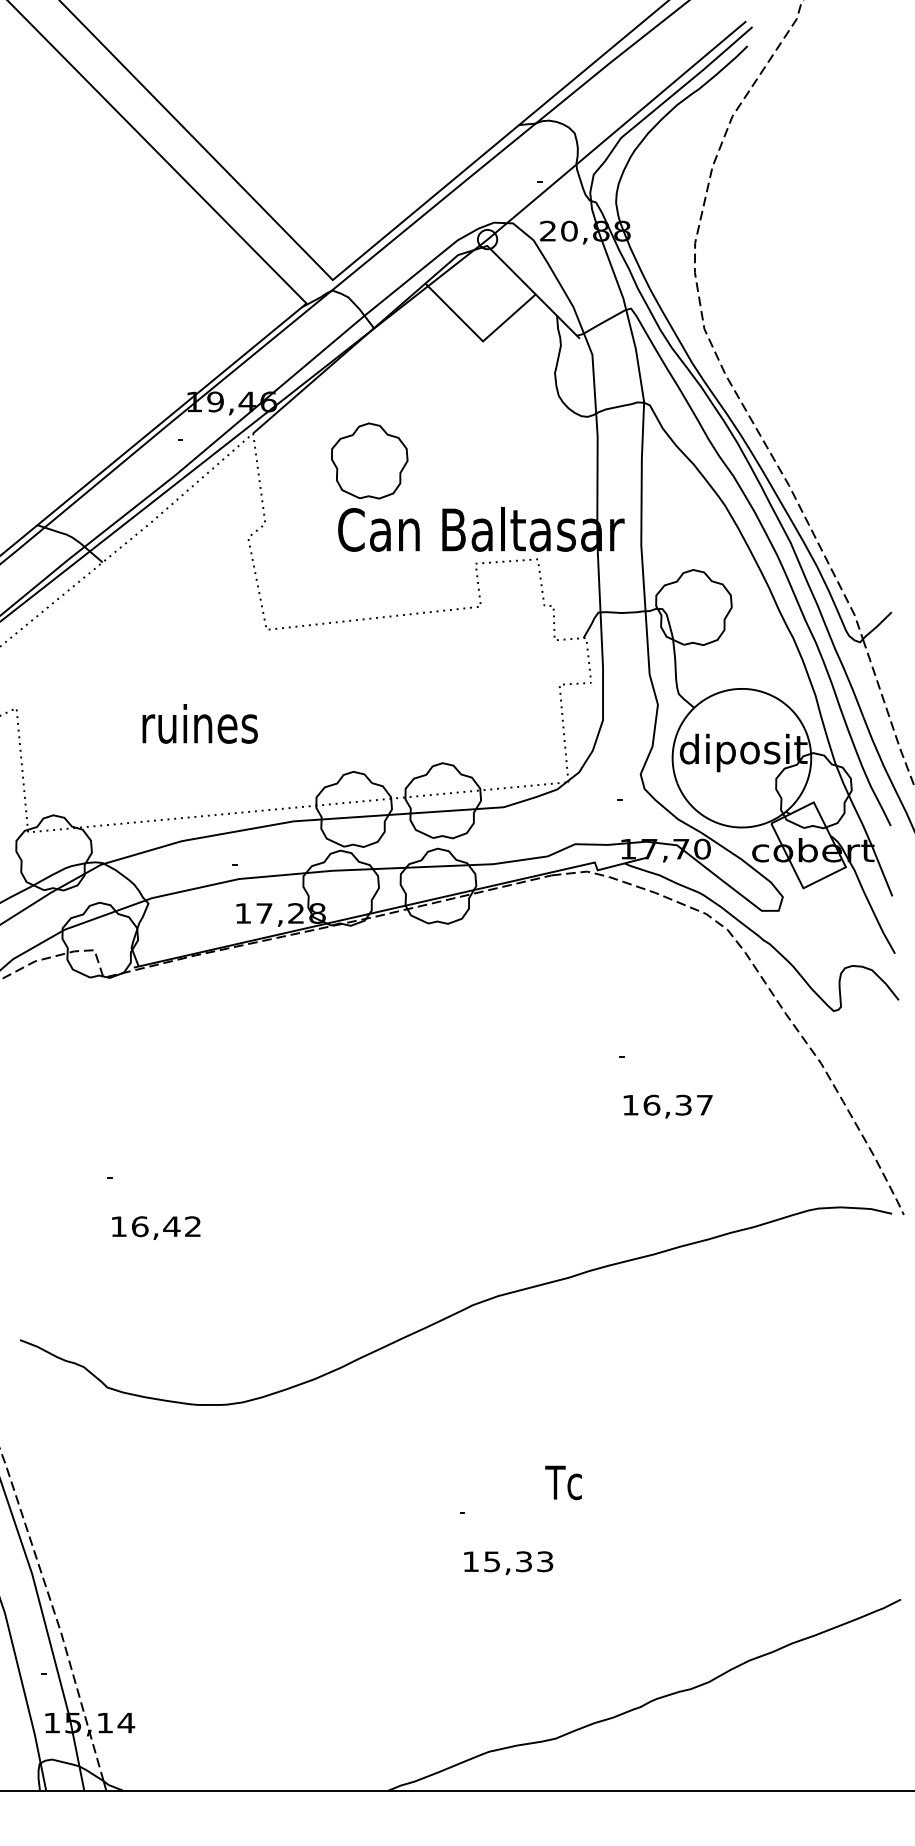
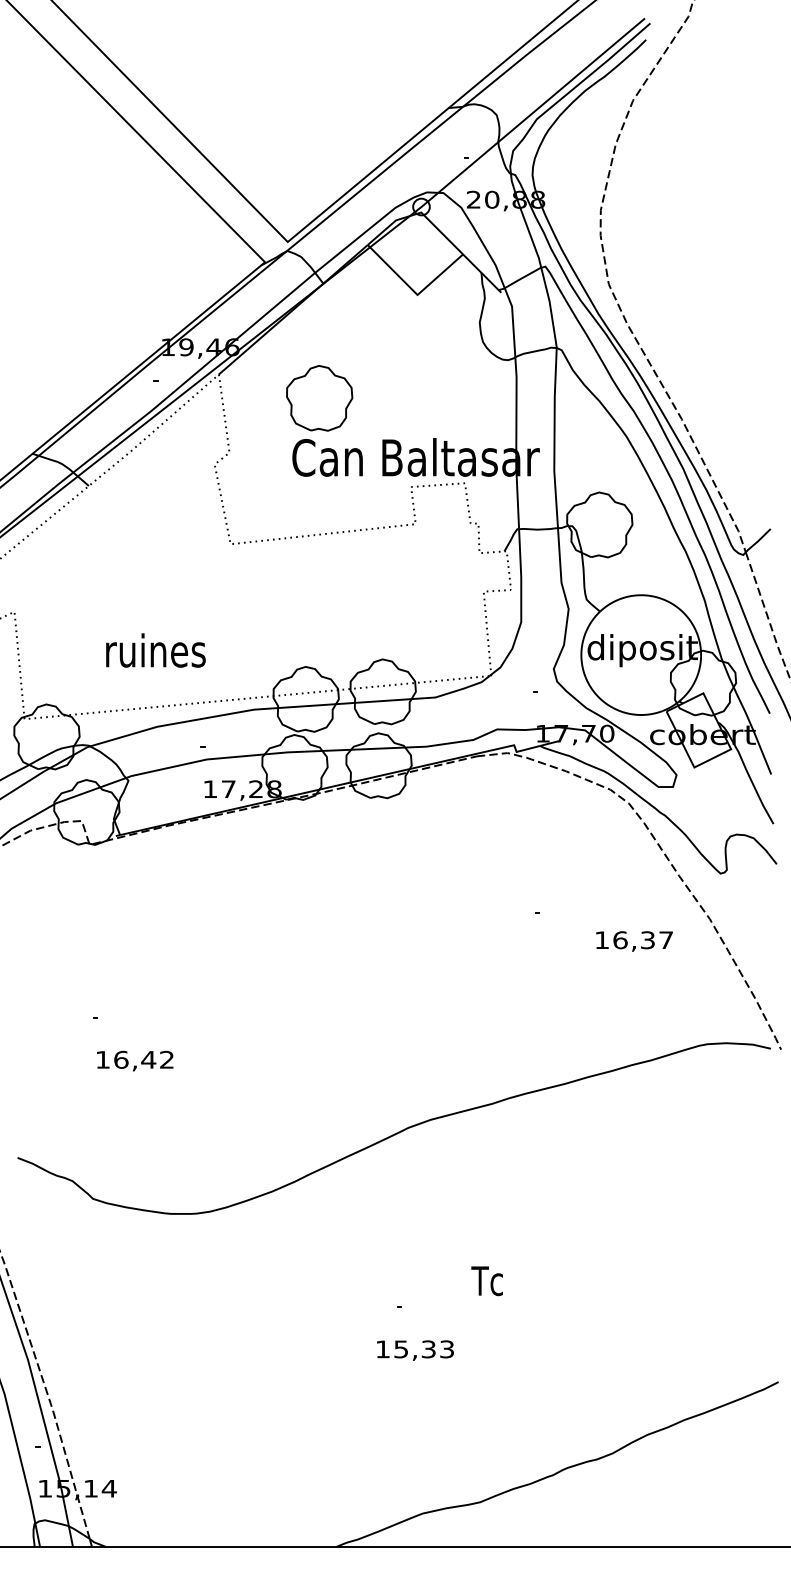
text: (199, 723) -> (155, 650), moved
text: (667, 1106) -> (633, 941), moved
text: (508, 1563) -> (415, 1350), moved

